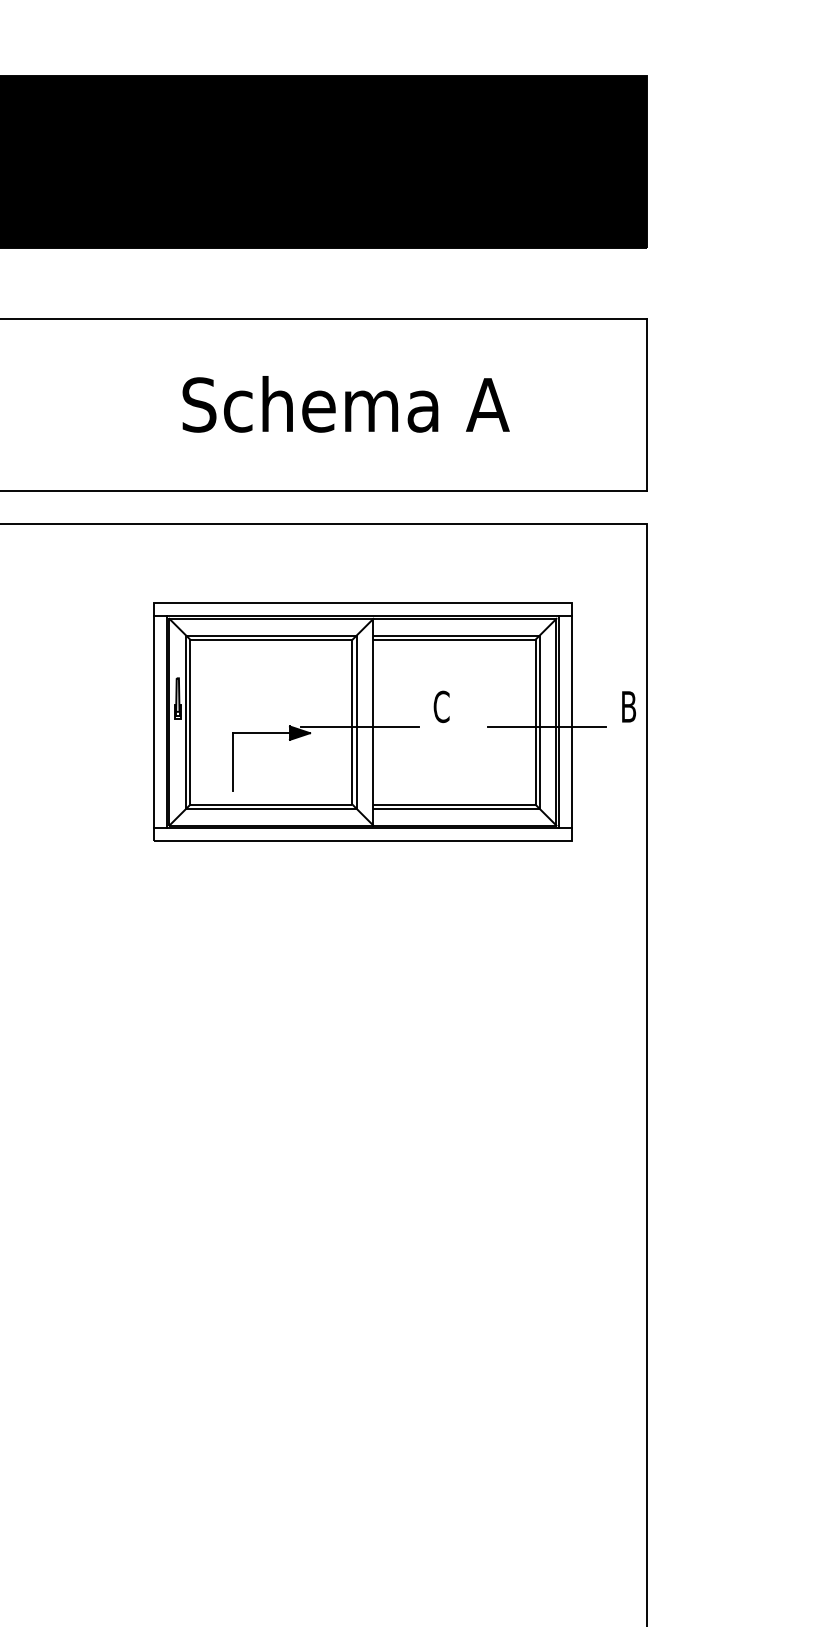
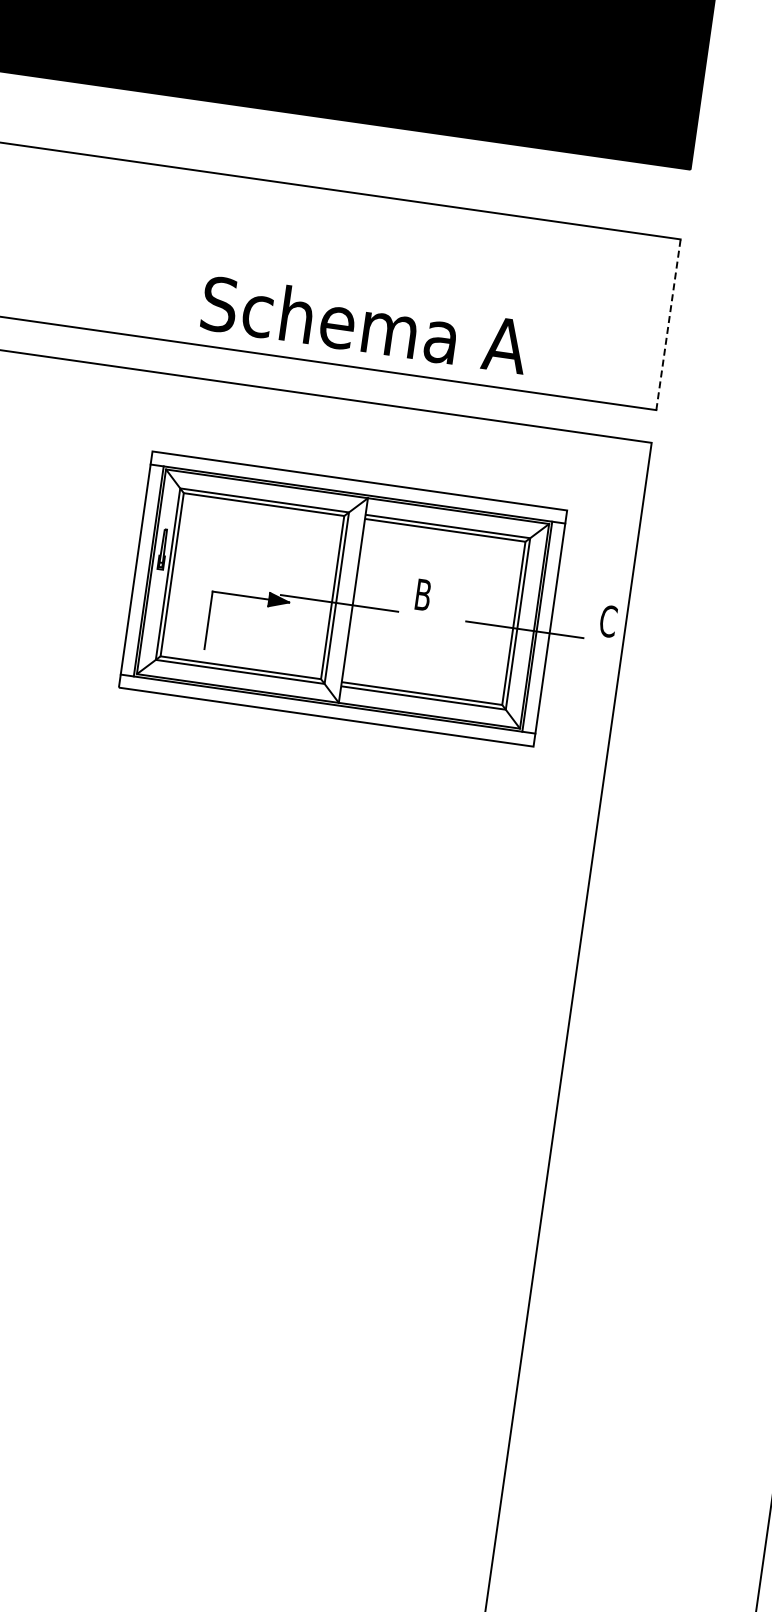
text: (345, 404) -> (364, 324), moved
line: (646, 404) -> (668, 324), solid -> dashed
text: (441, 706) -> (423, 594), C -> B
text: (628, 706) -> (608, 620), B -> C

